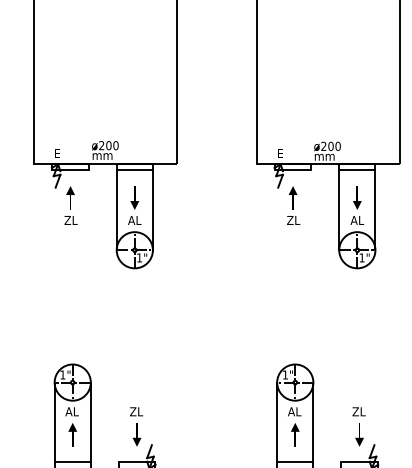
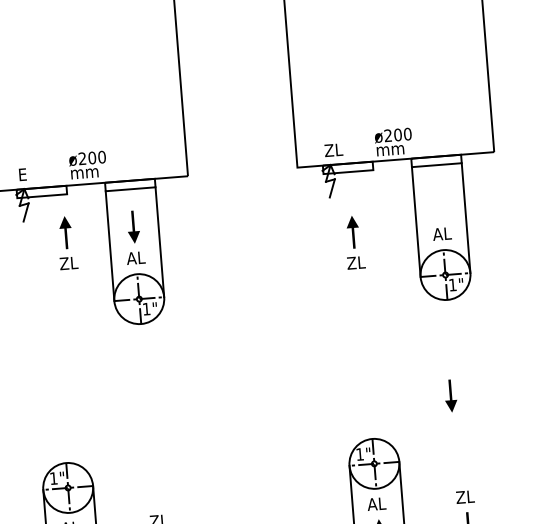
text: (283, 153) -> (333, 149), E -> ZL
part: (357, 197) -> (451, 395), moved
text: (70, 205) -> (66, 242), moved
text: (293, 205) -> (354, 242), moved

